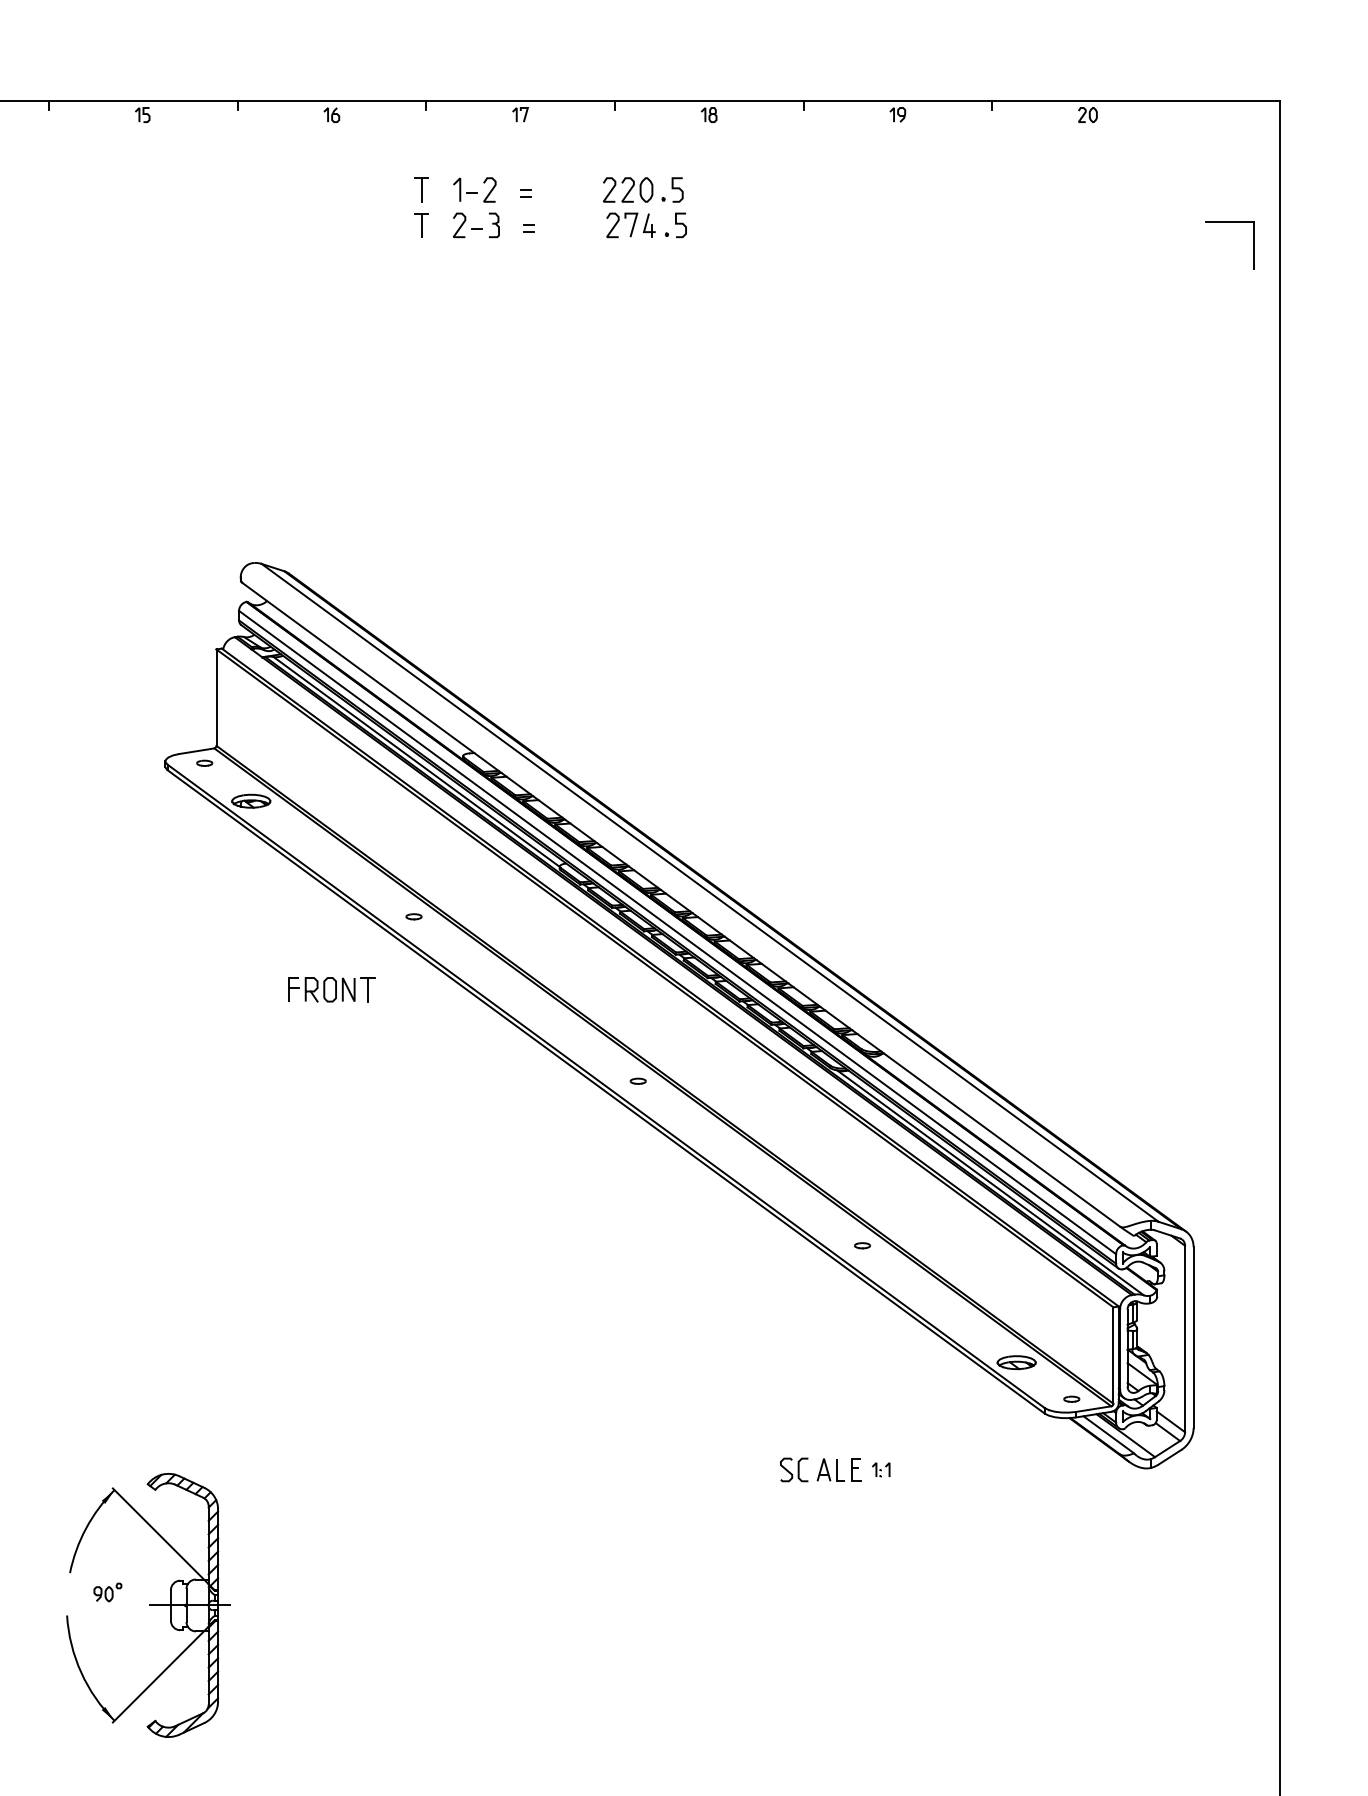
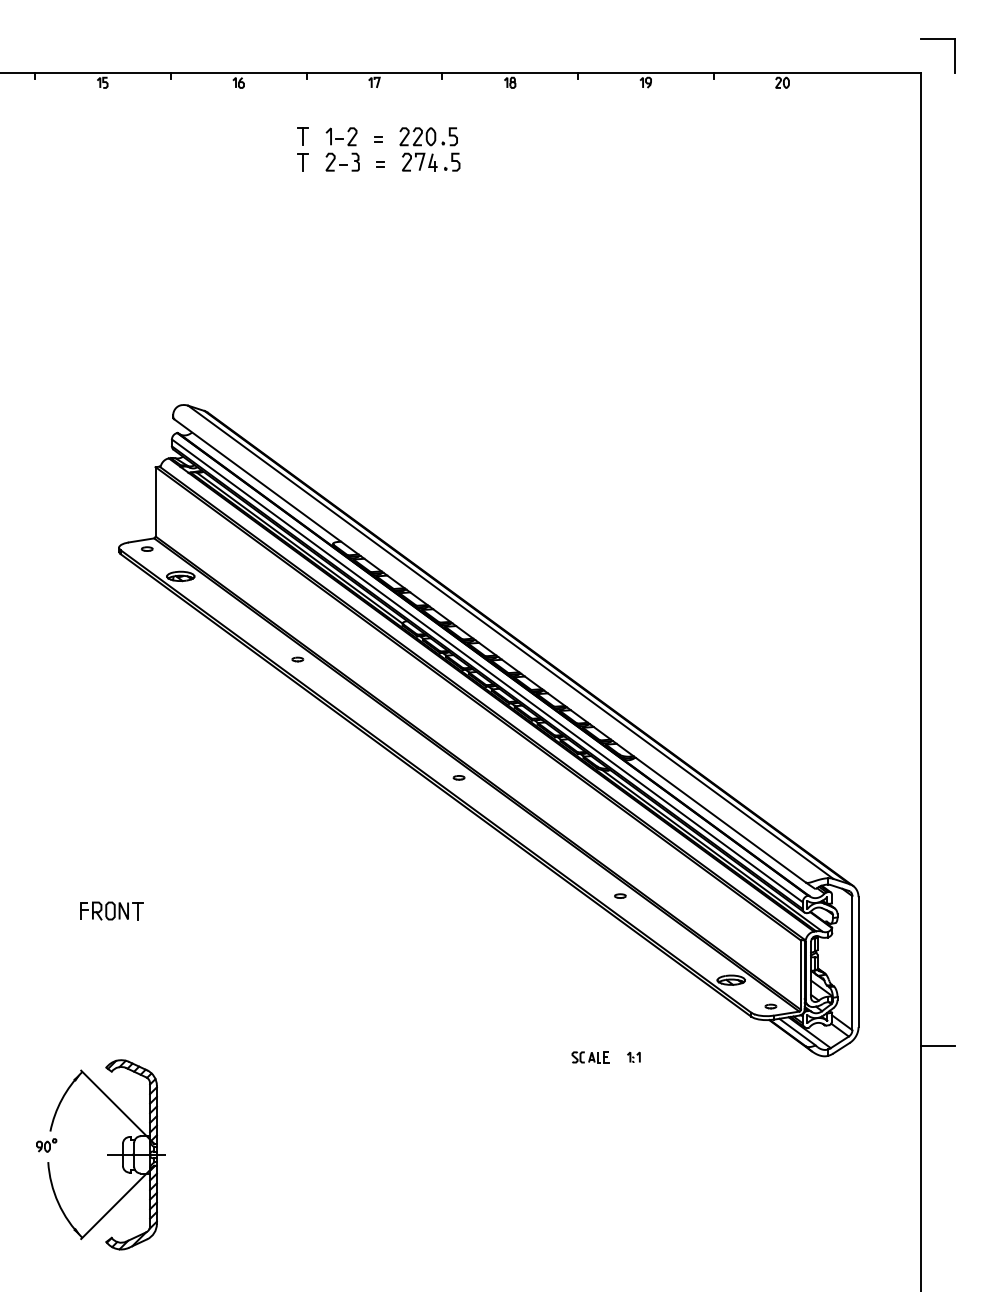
part: (644, 207) -> (429, 149), moved
part: (1229, 223) -> (937, 39), moved
part: (331, 989) -> (111, 910), moved
line: (1303, 1454) -> (937, 1046), added
part: (820, 1470) -> (590, 1057), size x0.62
part: (107, 1592) -> (46, 1145), moved

